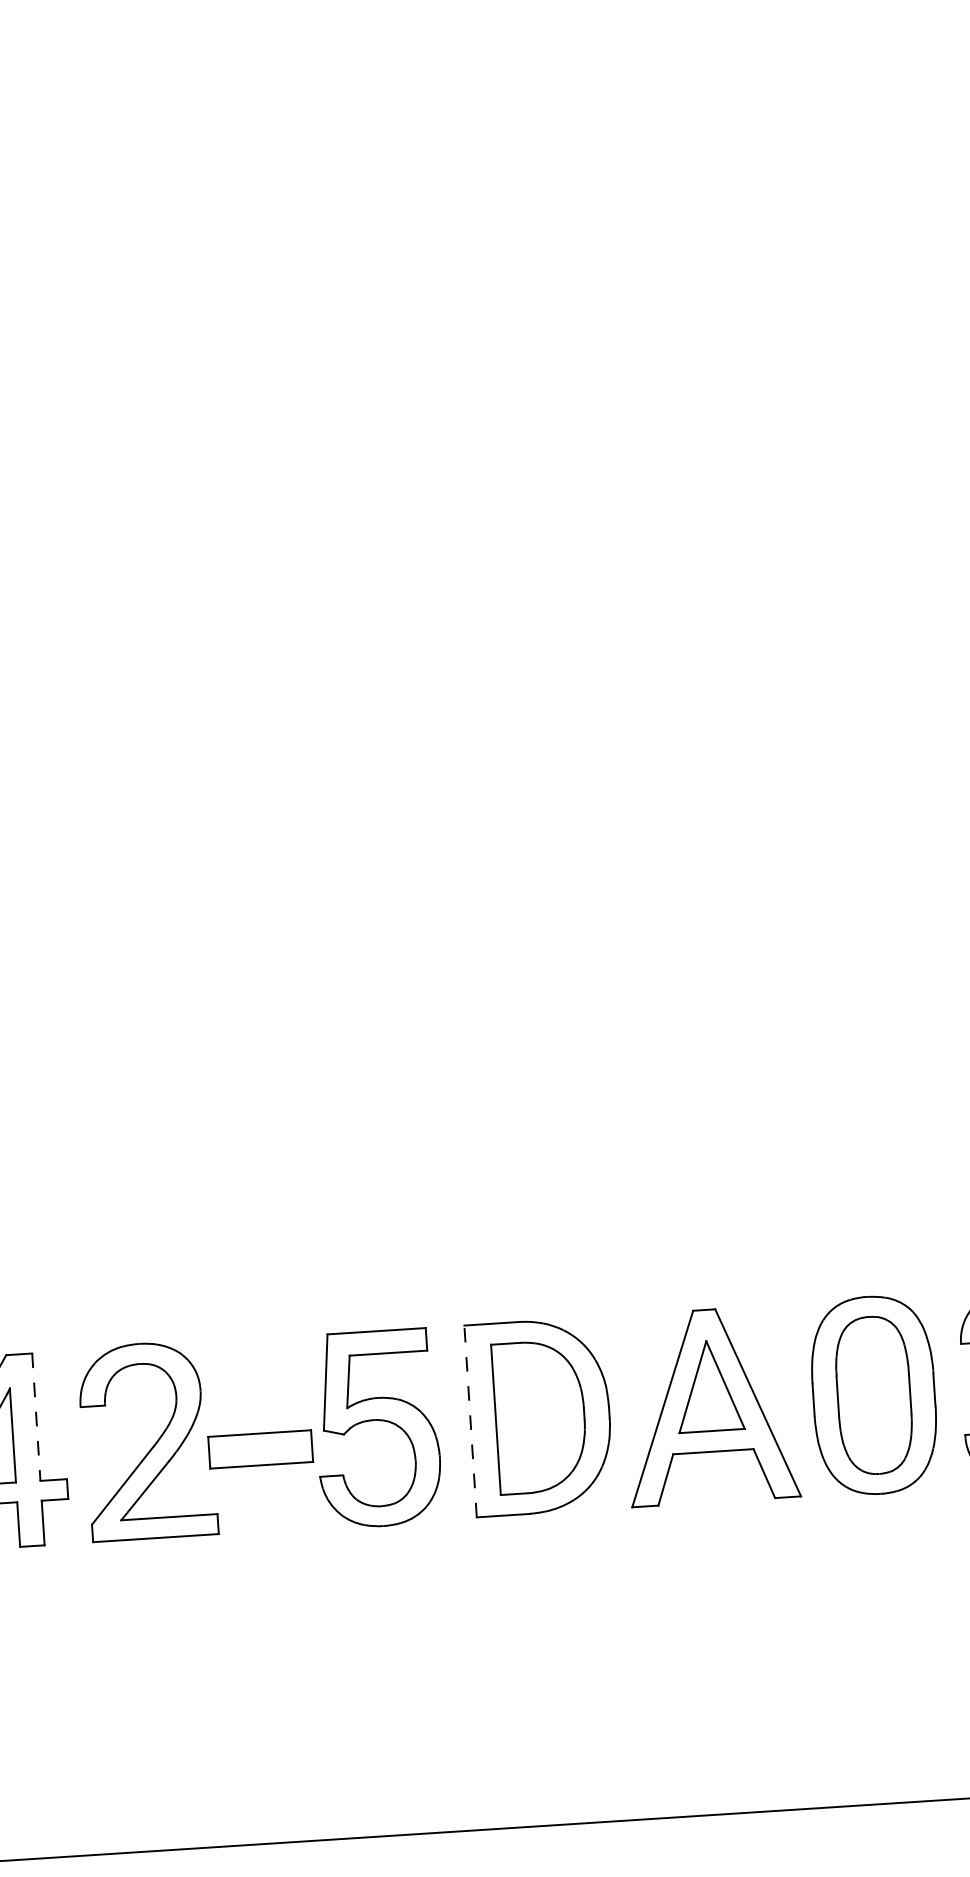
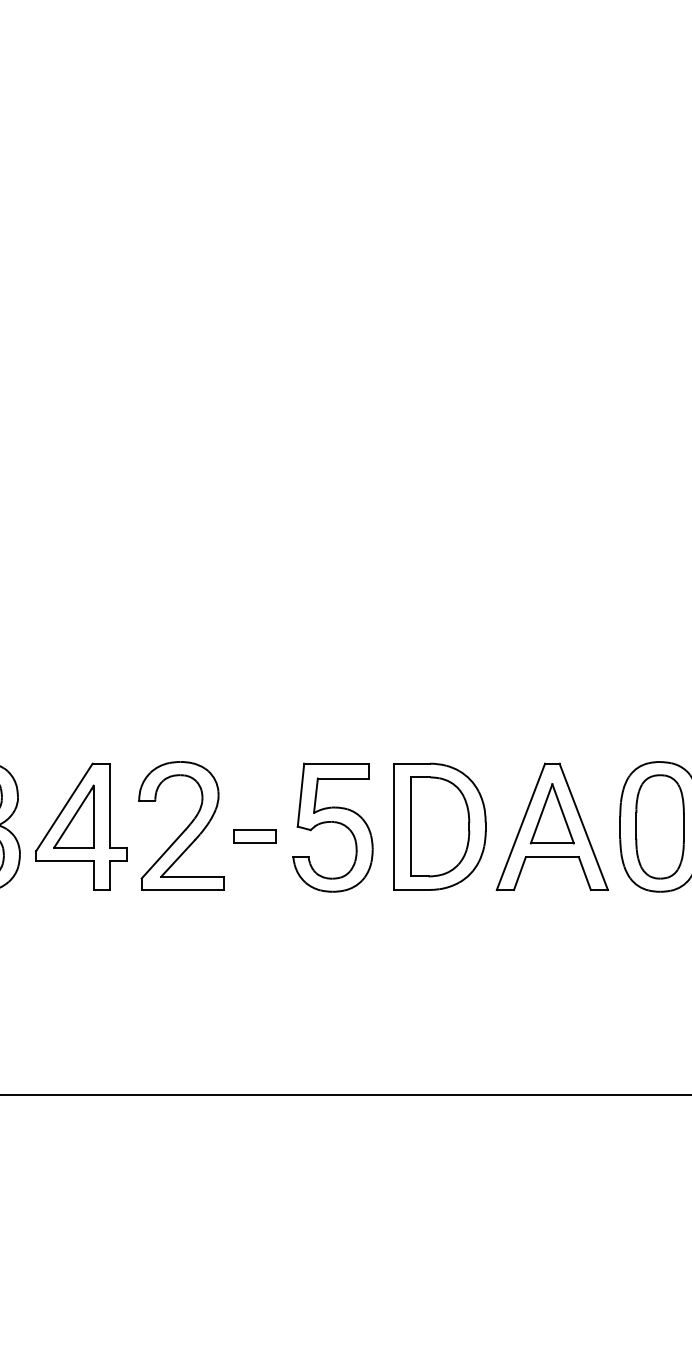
line: (35, 1416) -> (109, 805), dashed -> solid
line: (470, 1420) -> (394, 826), dashed -> solid
part: (259, 1449) -> (254, 836), size x0.62

